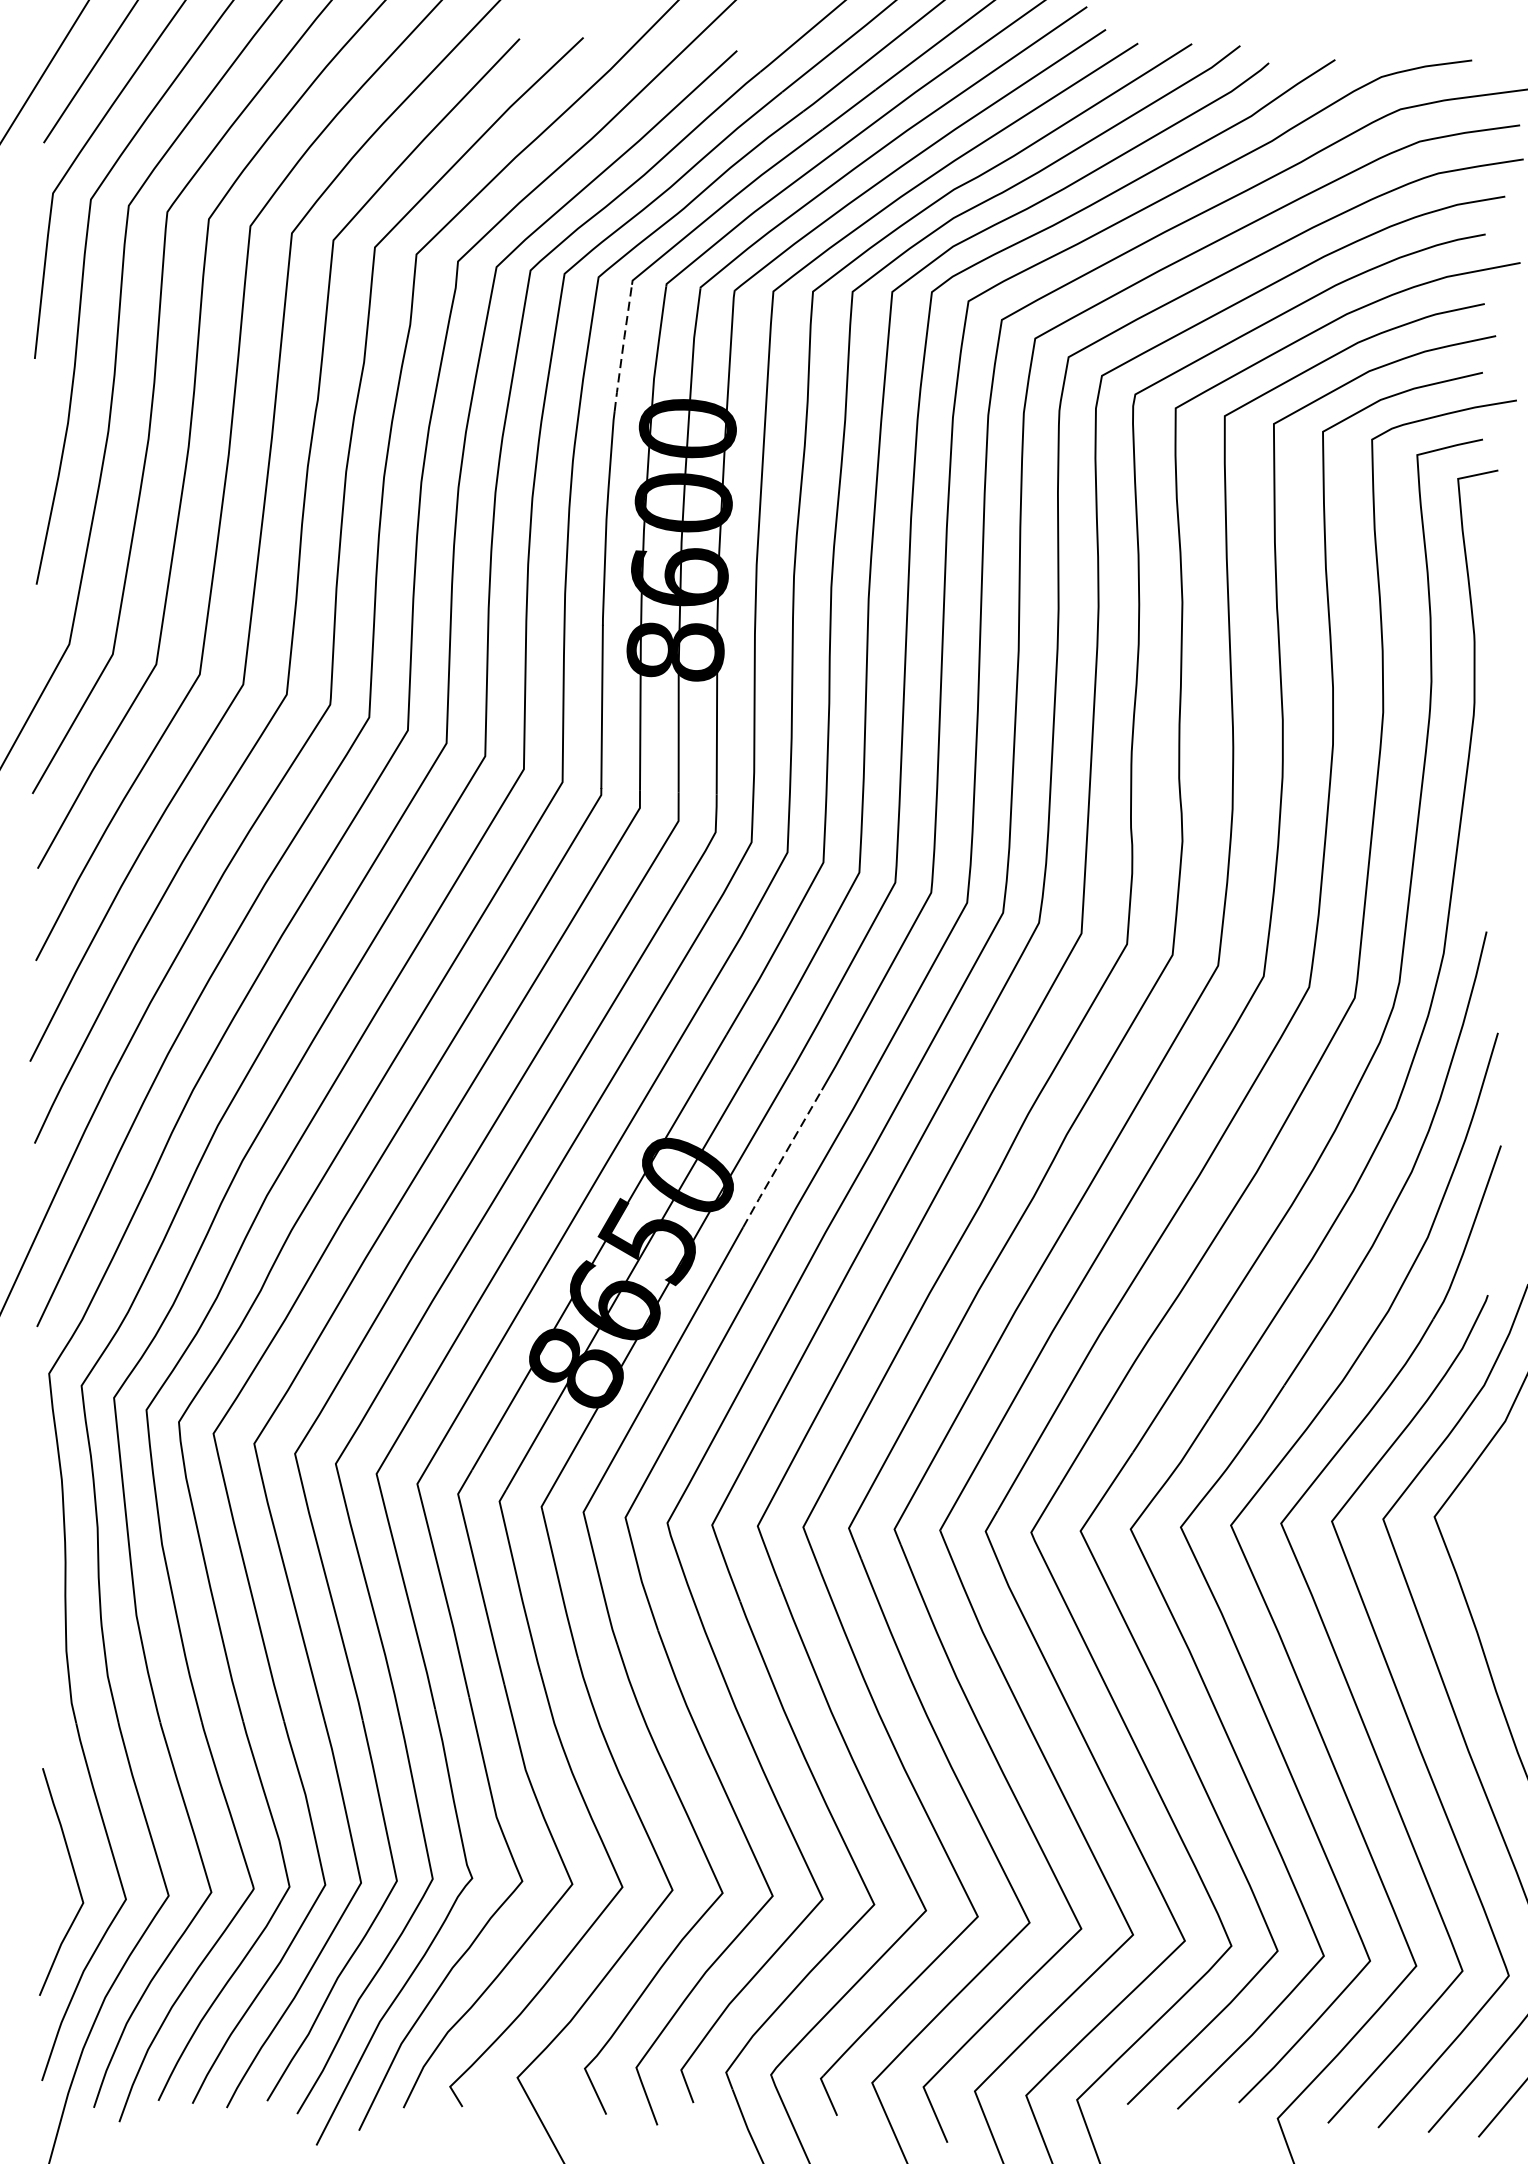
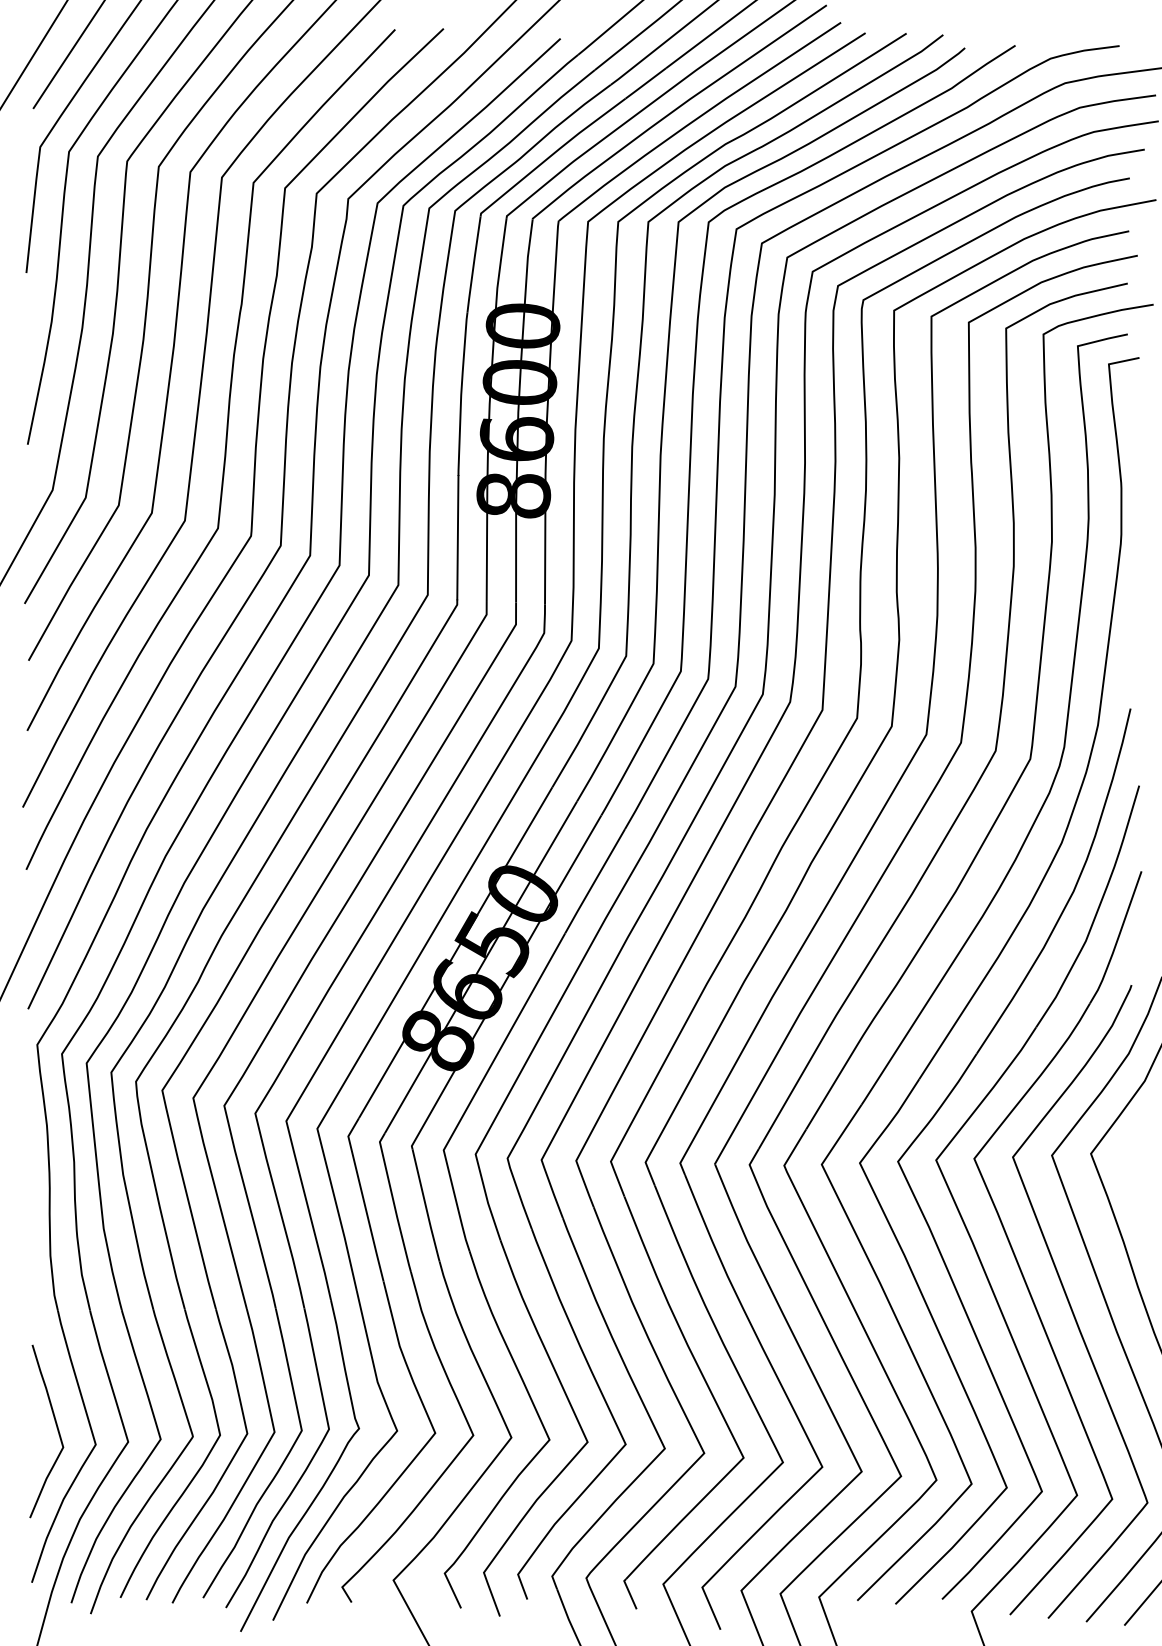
line: (622, 347) -> (473, 264), dashed -> solid
line: (781, 1158) -> (594, 881), dashed -> solid

